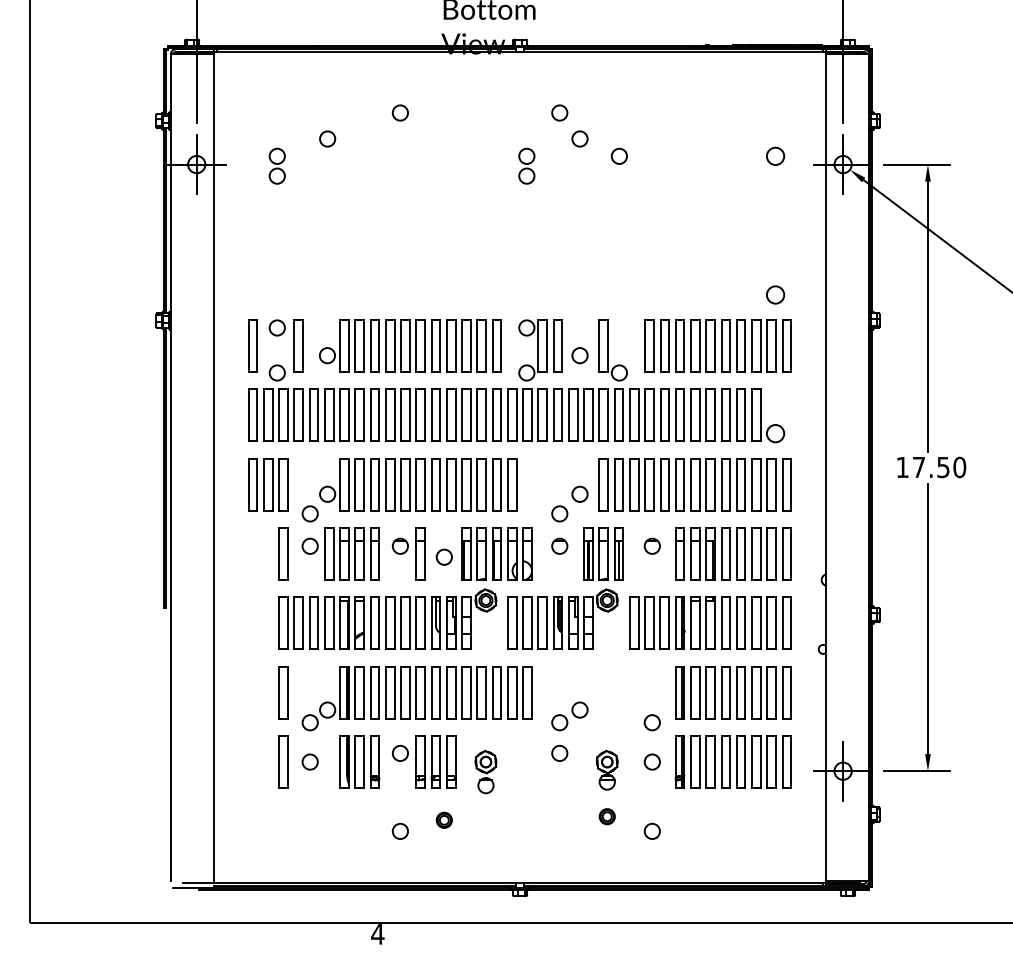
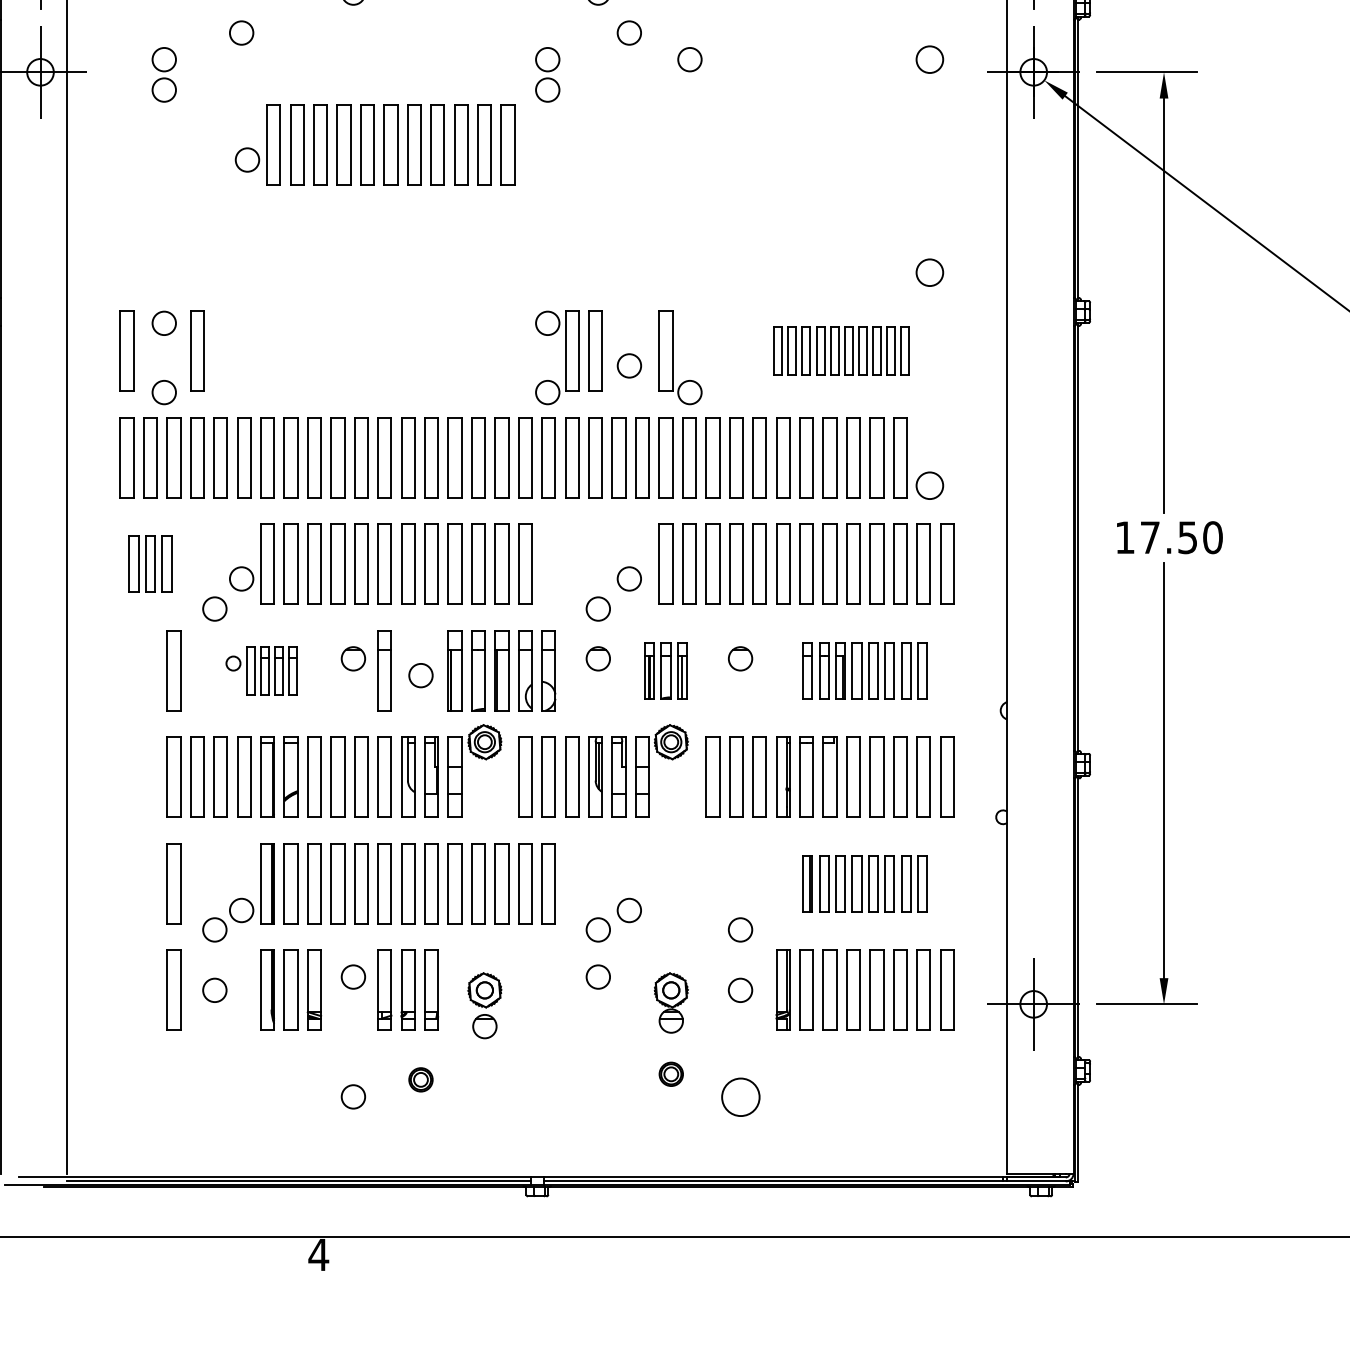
part: (410, 345) -> (375, 144), moved
part: (717, 345) -> (840, 350), size x0.6
part: (268, 484) -> (150, 563), size x0.7
part: (340, 553) -> (261, 669), size x0.6
part: (603, 553) -> (665, 669), size x0.7
part: (733, 553) -> (865, 669), size x0.7
part: (733, 692) -> (865, 883), size x0.7
circle: (651, 830) -> (739, 1095), size x1.6

